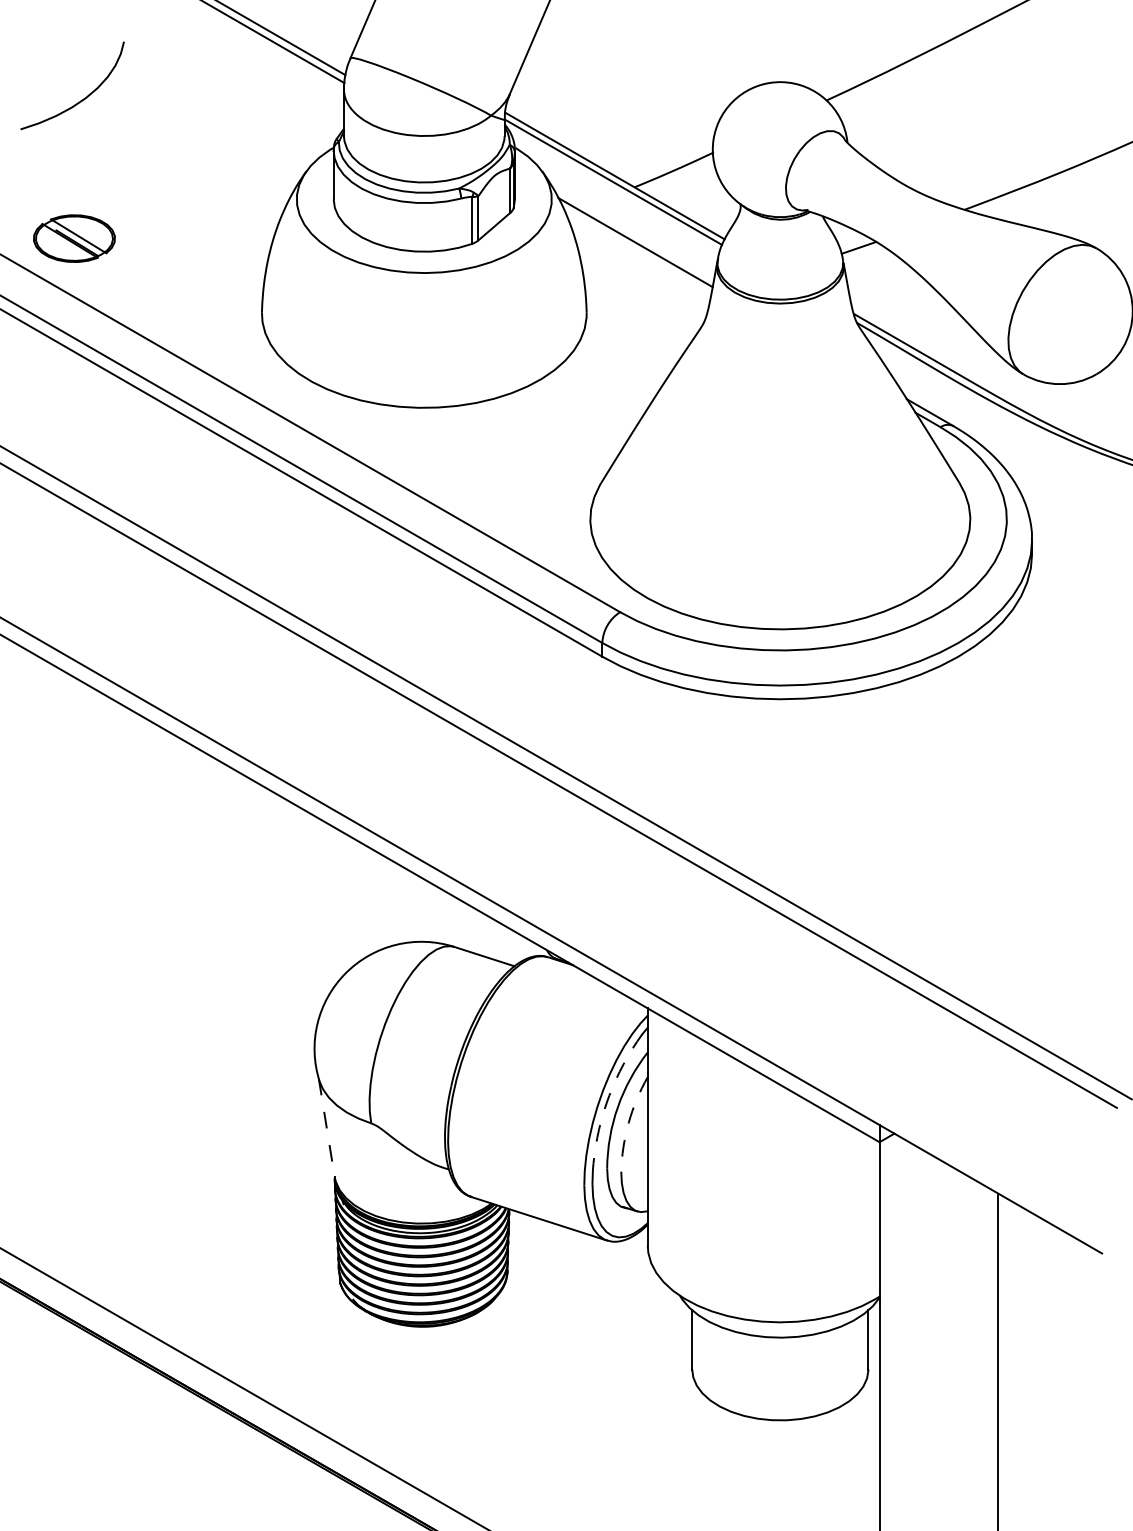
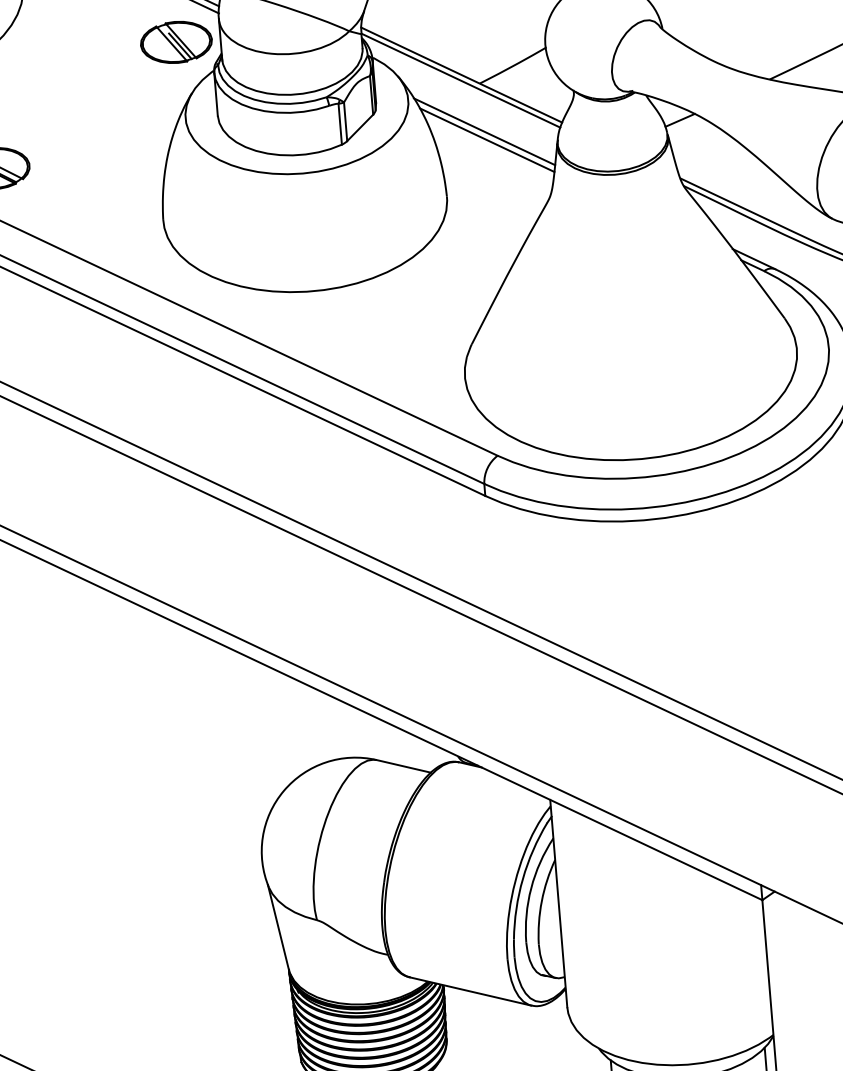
part: (293, 111) -> (176, 41), added
line: (637, 251) -> (486, 139), added
arc: (609, 1095) -> (523, 878), dashed -> solid
arc: (628, 1122) -> (541, 900), dashed -> solid
line: (326, 1128) -> (278, 927), dashed -> solid

